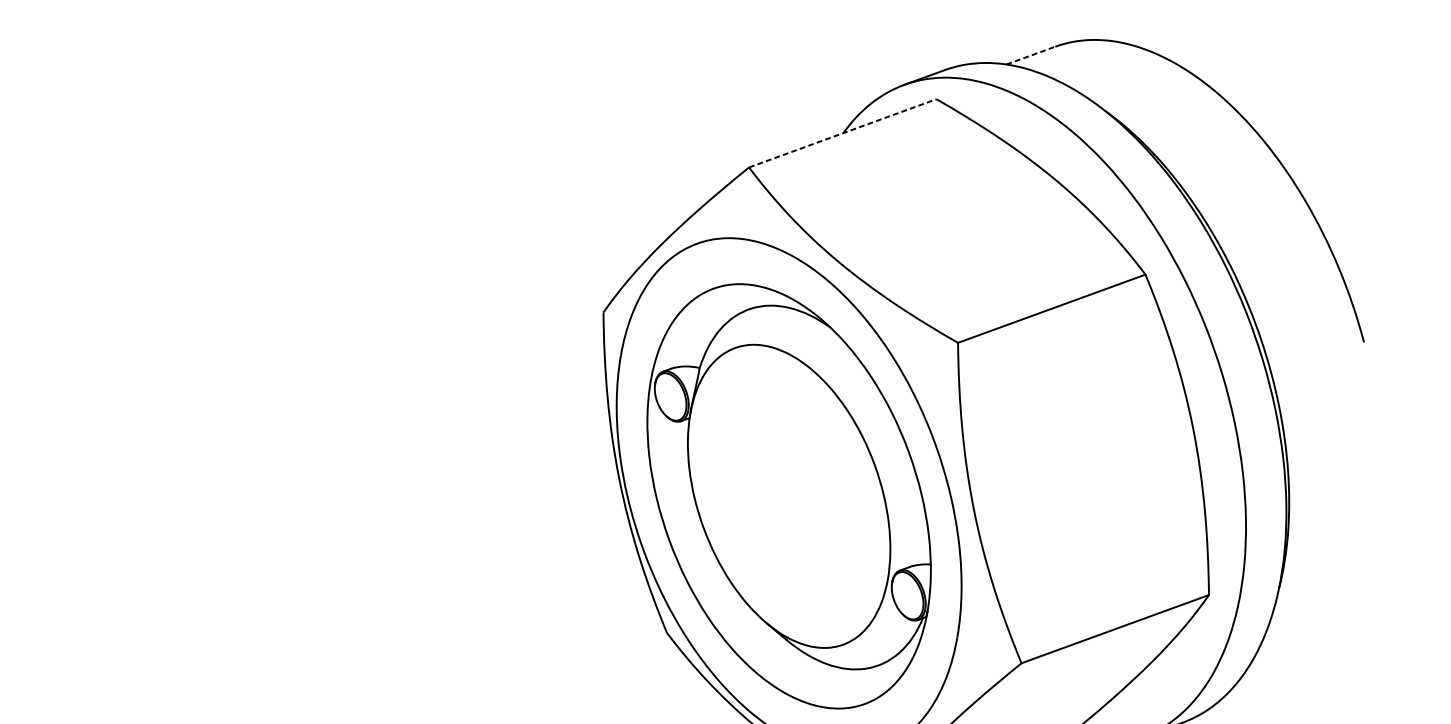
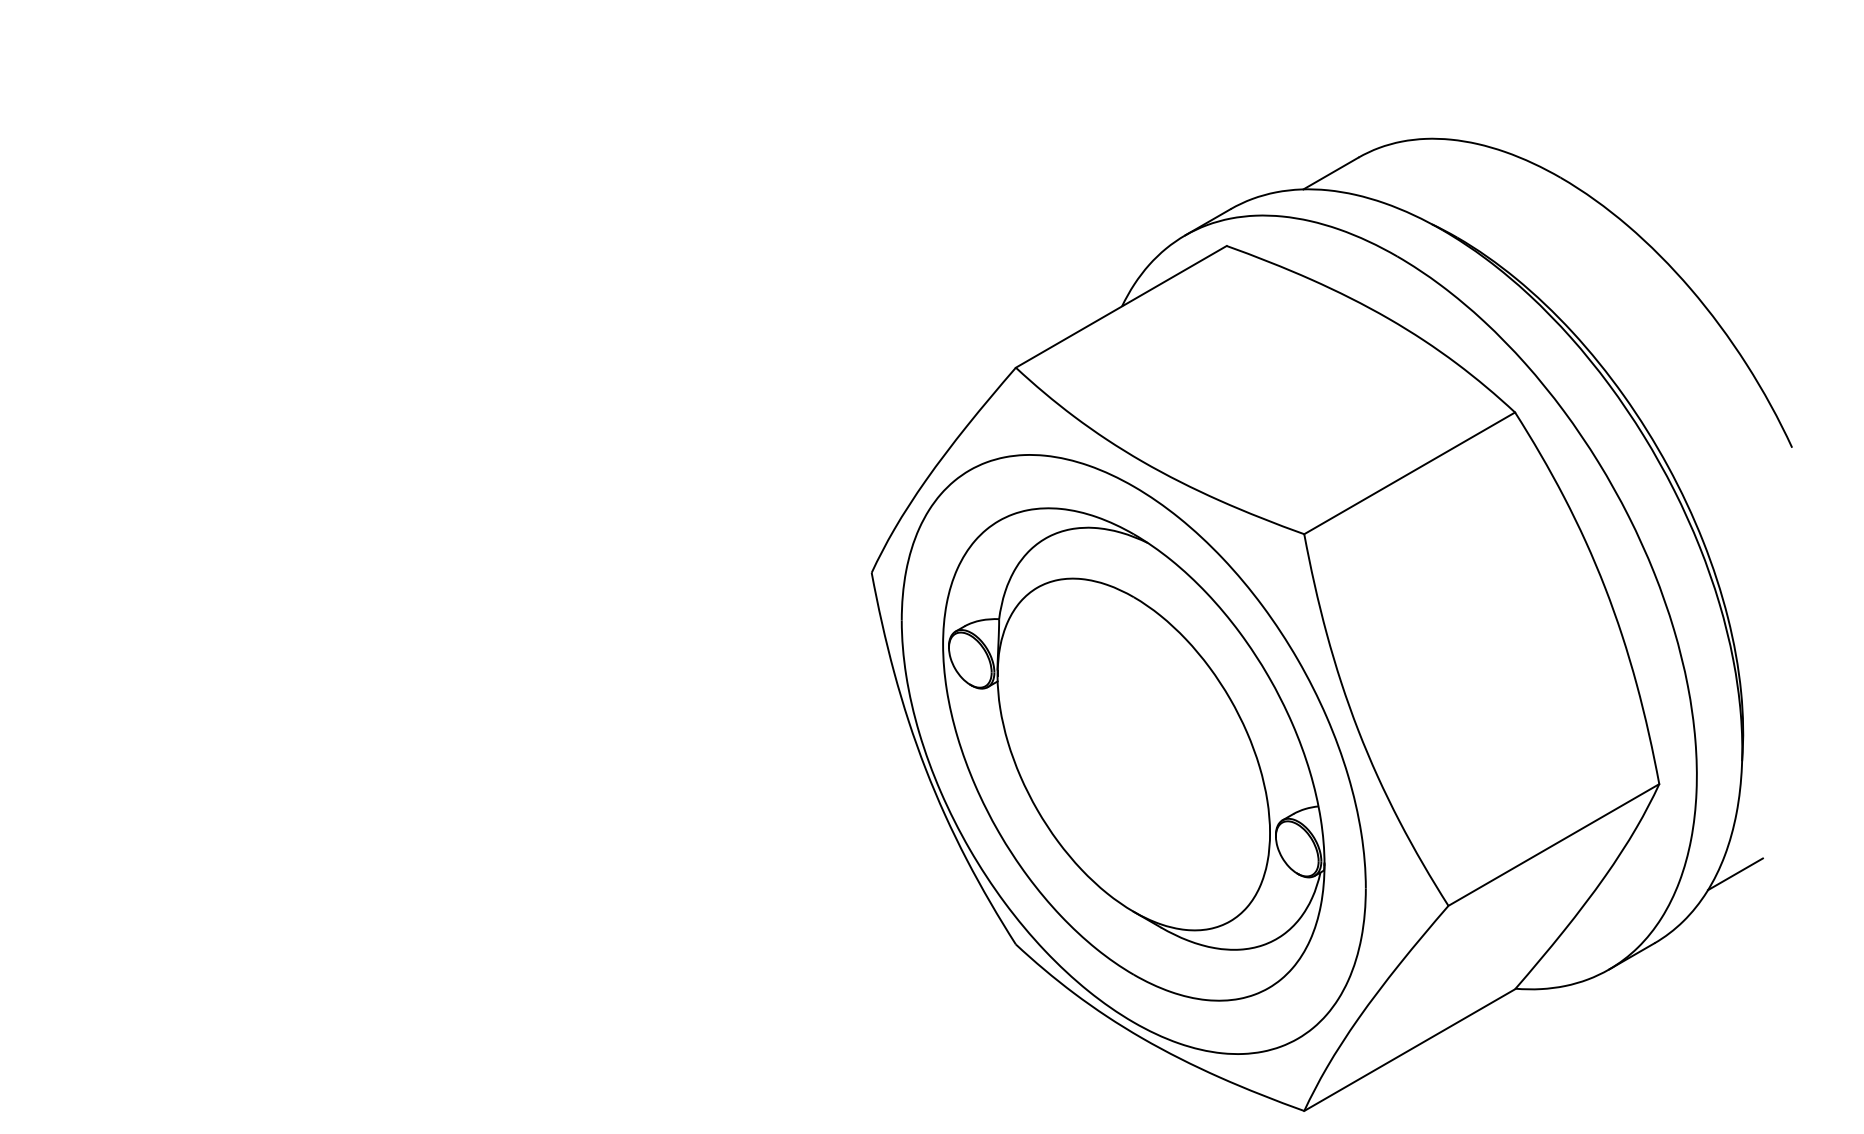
line: (1030, 55) -> (1330, 173), dashed -> solid
line: (842, 133) -> (1121, 306), dashed -> solid
line: (1257, 678) -> (1735, 874), added

